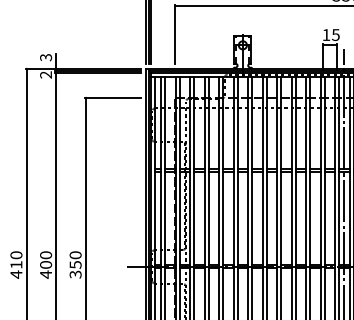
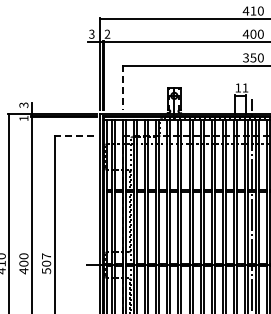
line: (175, 34) -> (122, 87), solid -> dashed
text: (335, 34) -> (245, 87), 15 -> 11
text: (45, 74) -> (23, 118), 2 -> 1
line: (113, 97) -> (75, 135), solid -> dashed
text: (75, 264) -> (46, 263), 350 -> 507

